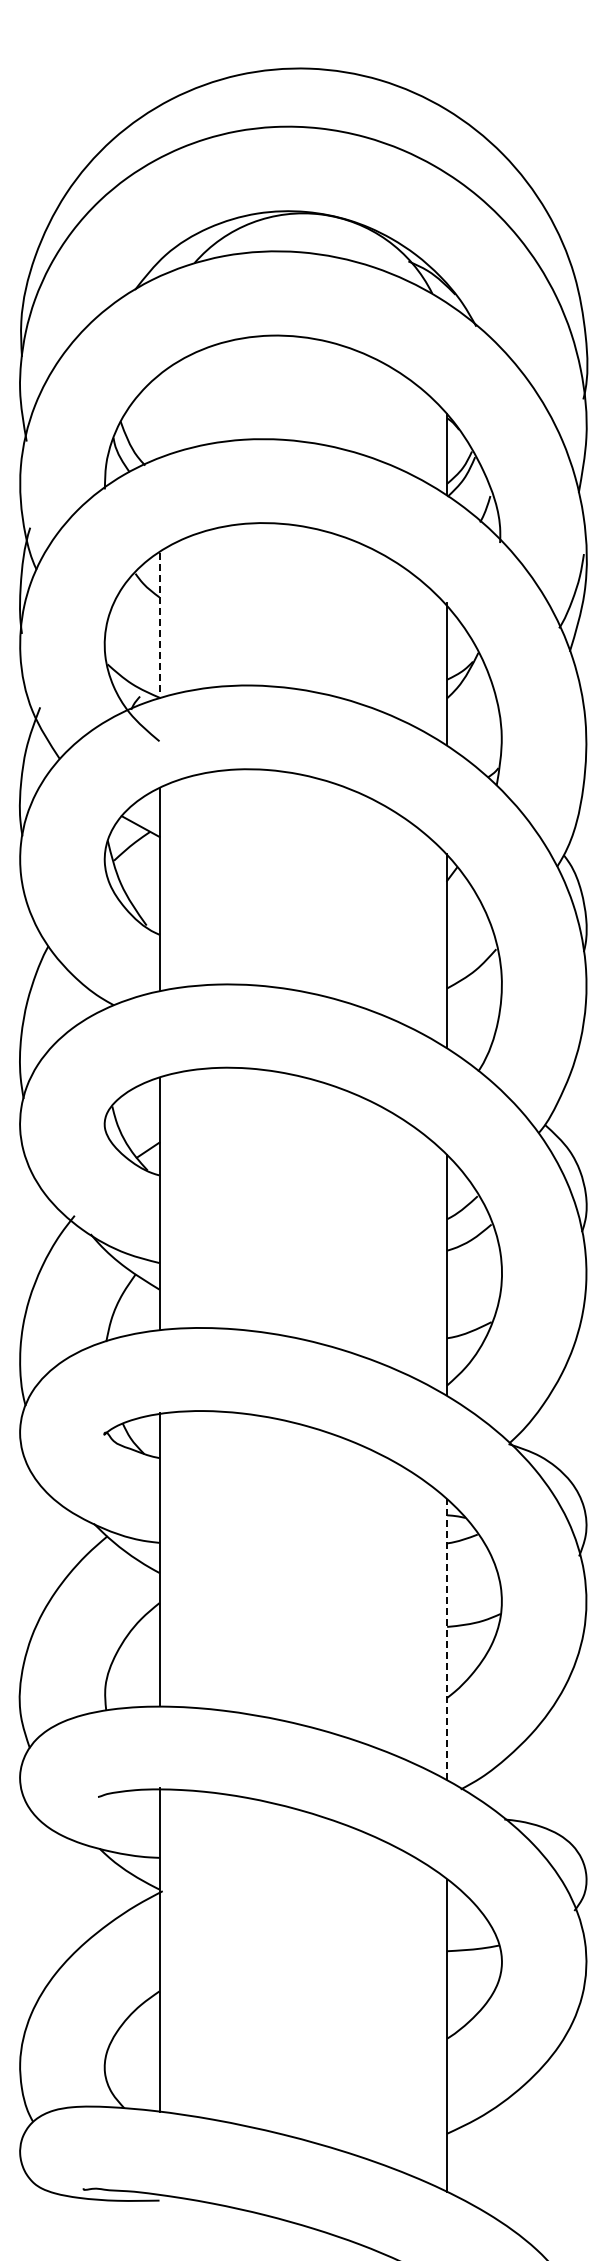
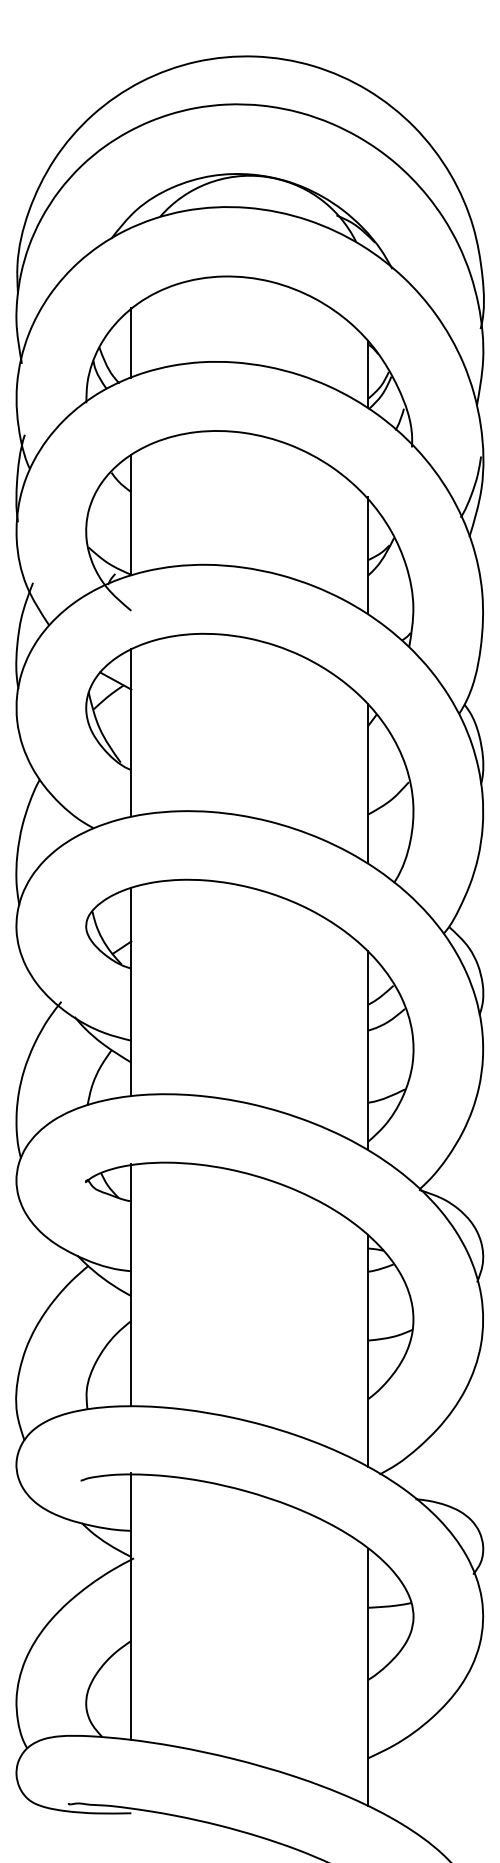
line: (159, 415) -> (131, 342), added
line: (159, 624) -> (131, 514), dashed -> solid
line: (447, 1639) -> (368, 1350), dashed -> solid

